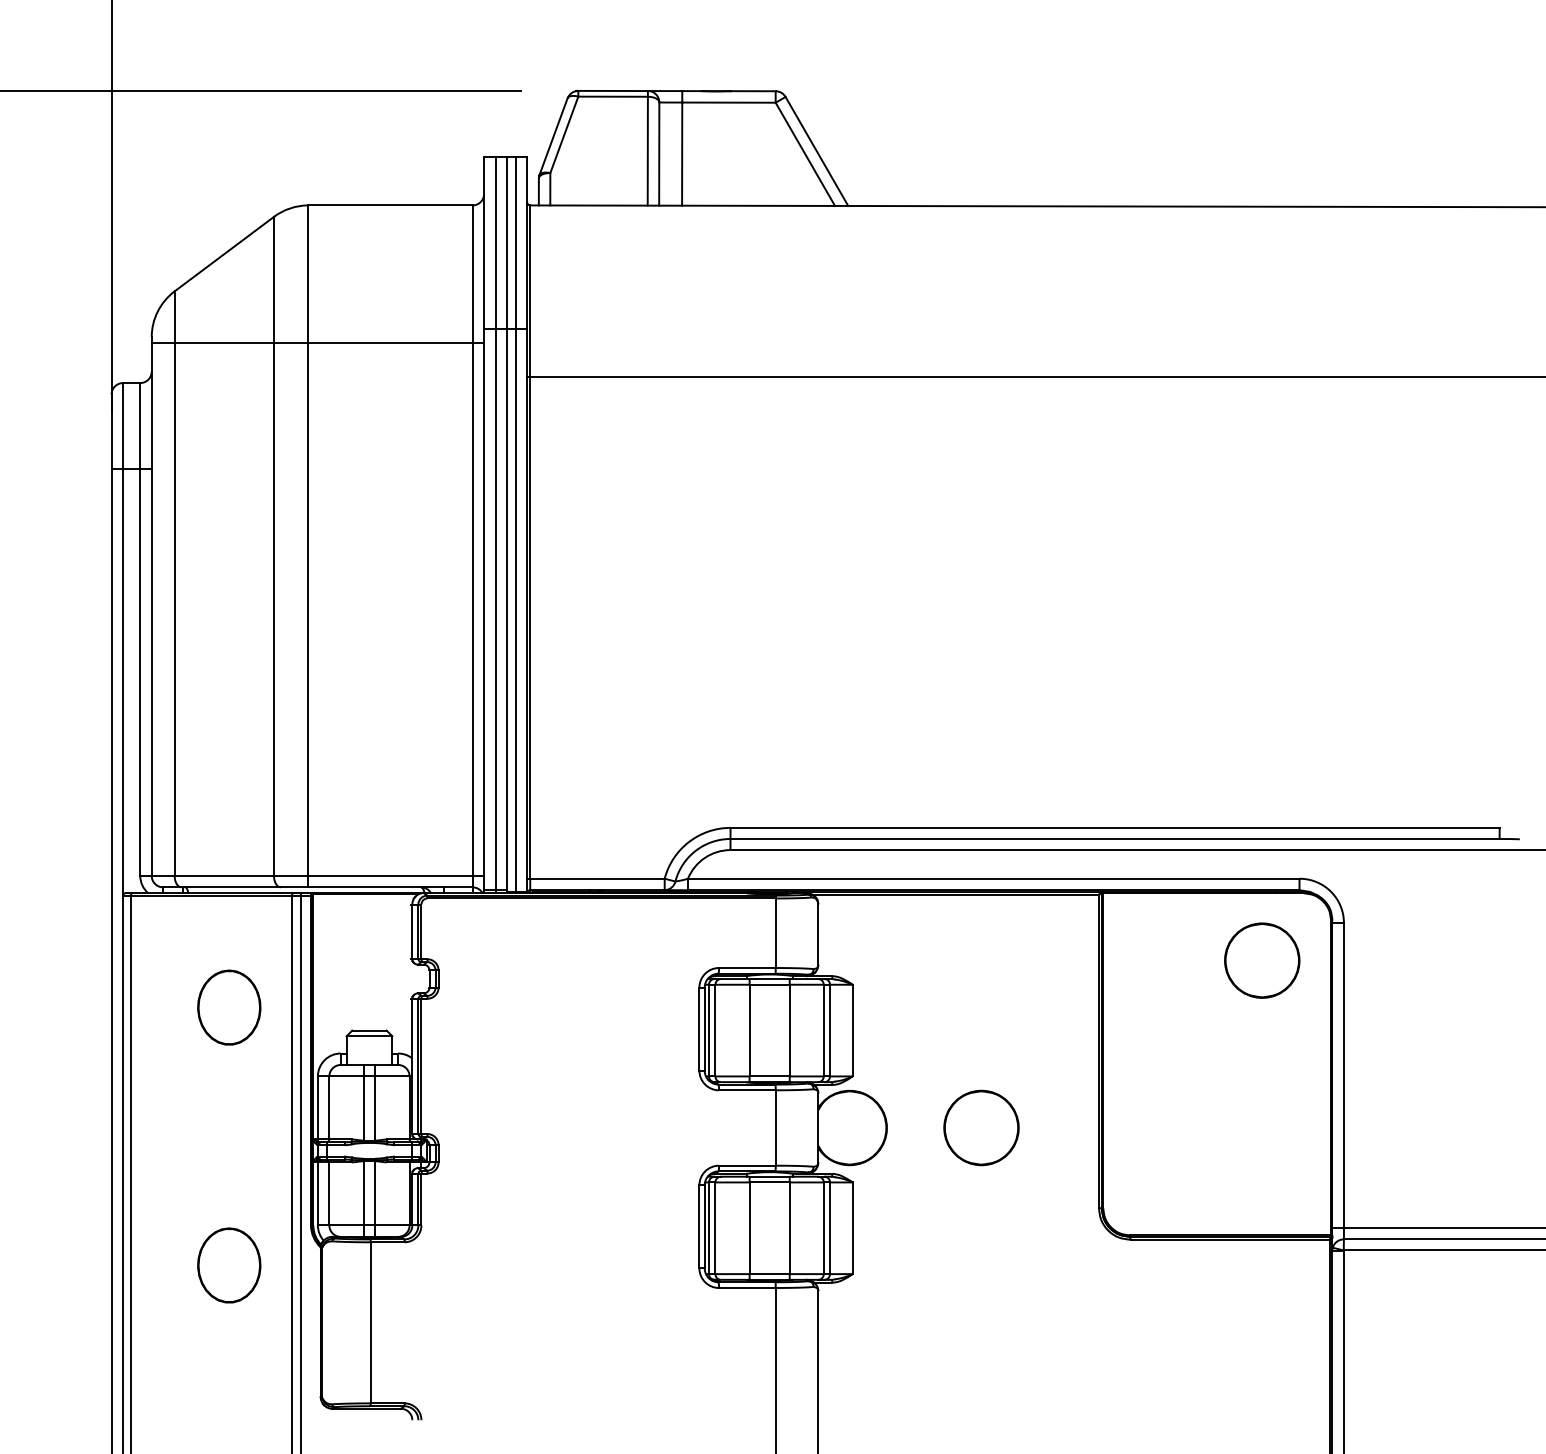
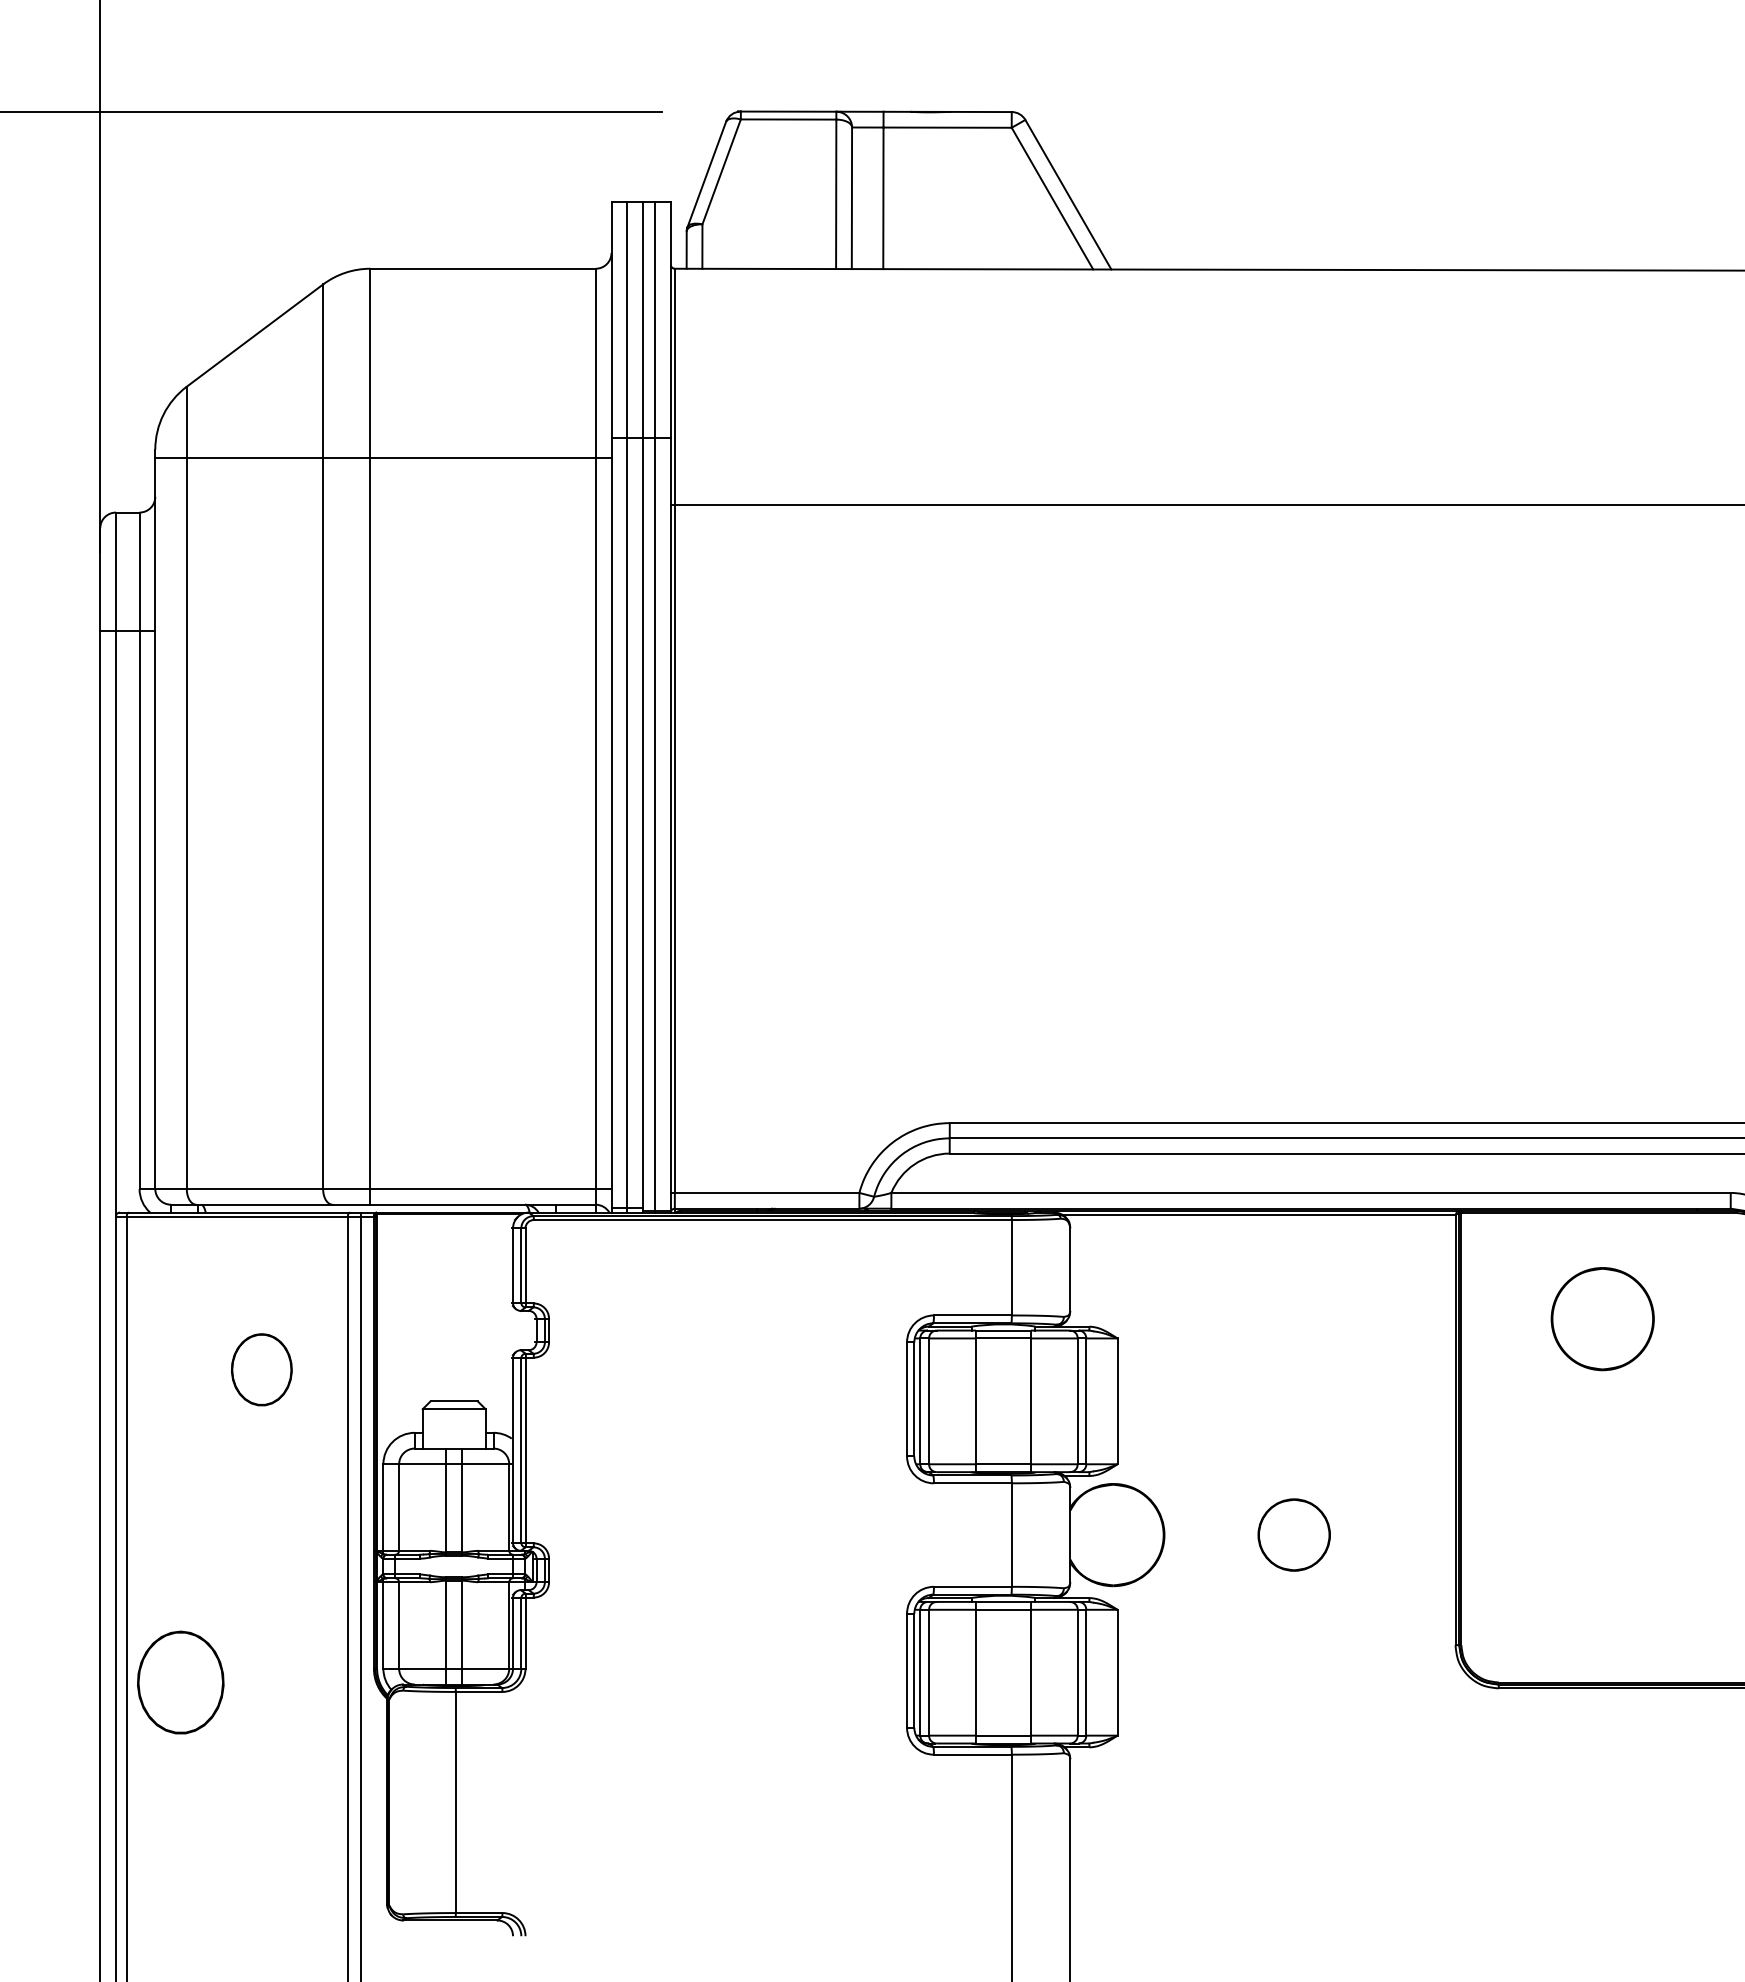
circle: (1262, 960) -> (1603, 1318), moved
part: (229, 1007) -> (262, 1369), size x0.7
part: (981, 1127) -> (1294, 1534), size x0.7
part: (229, 1265) -> (181, 1682), moved

